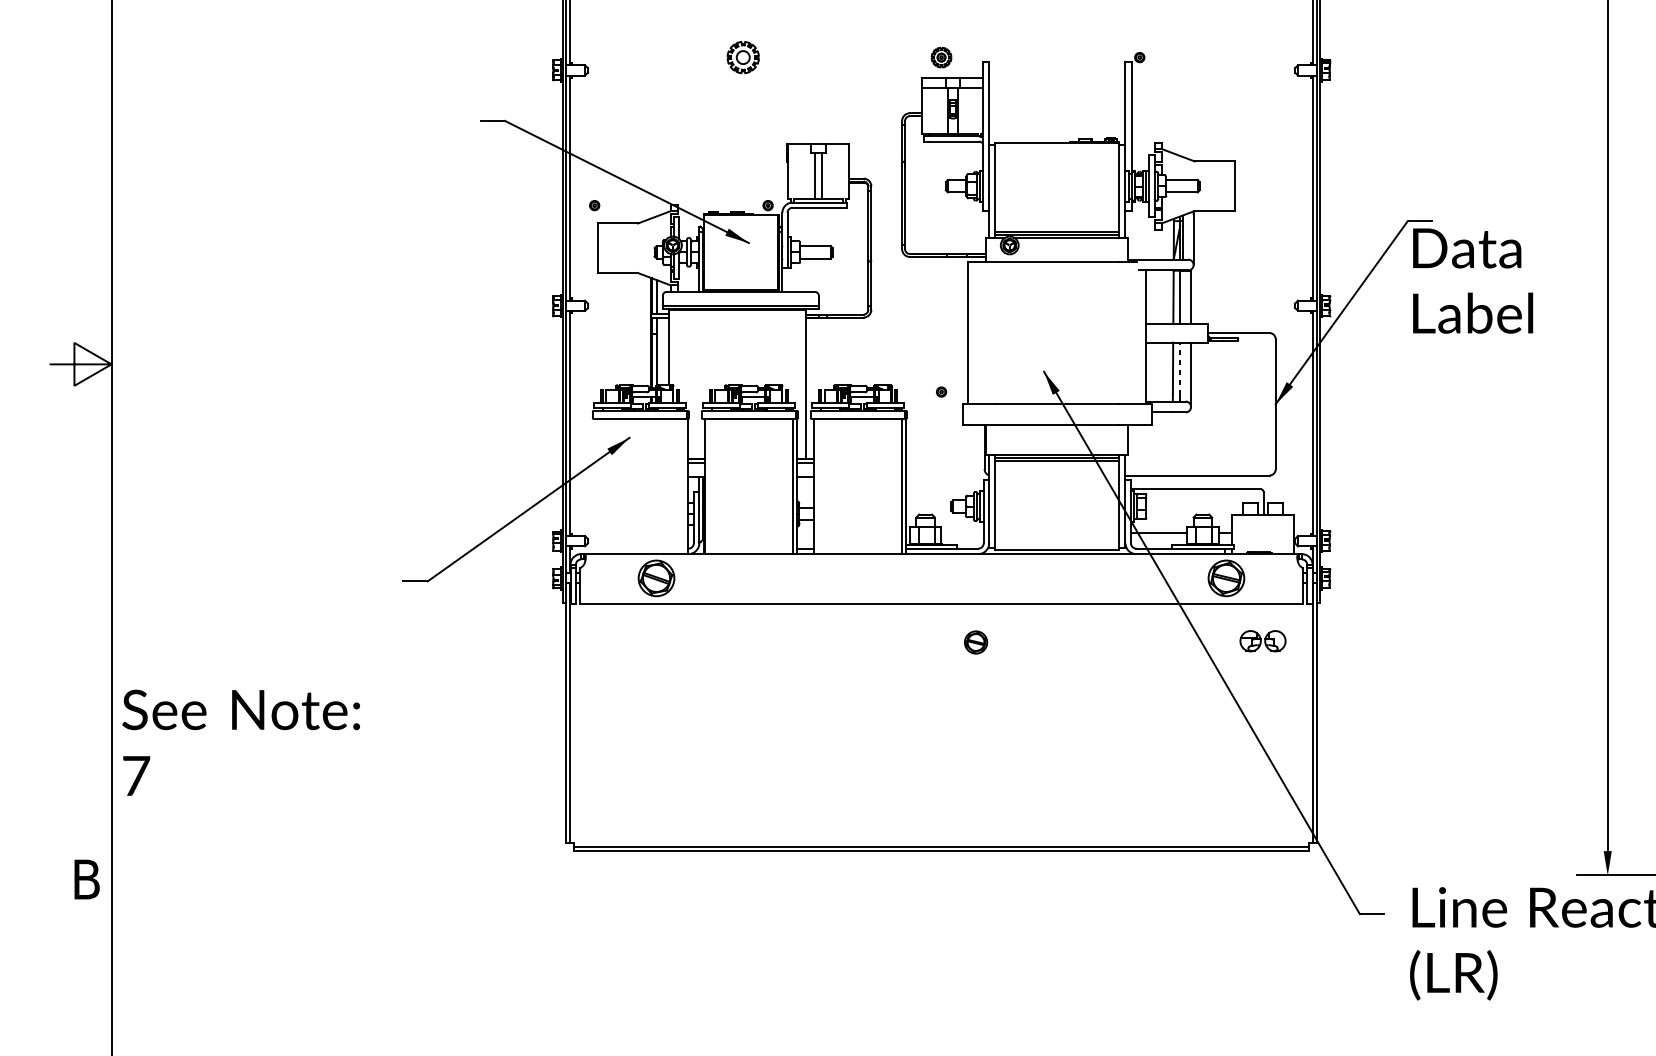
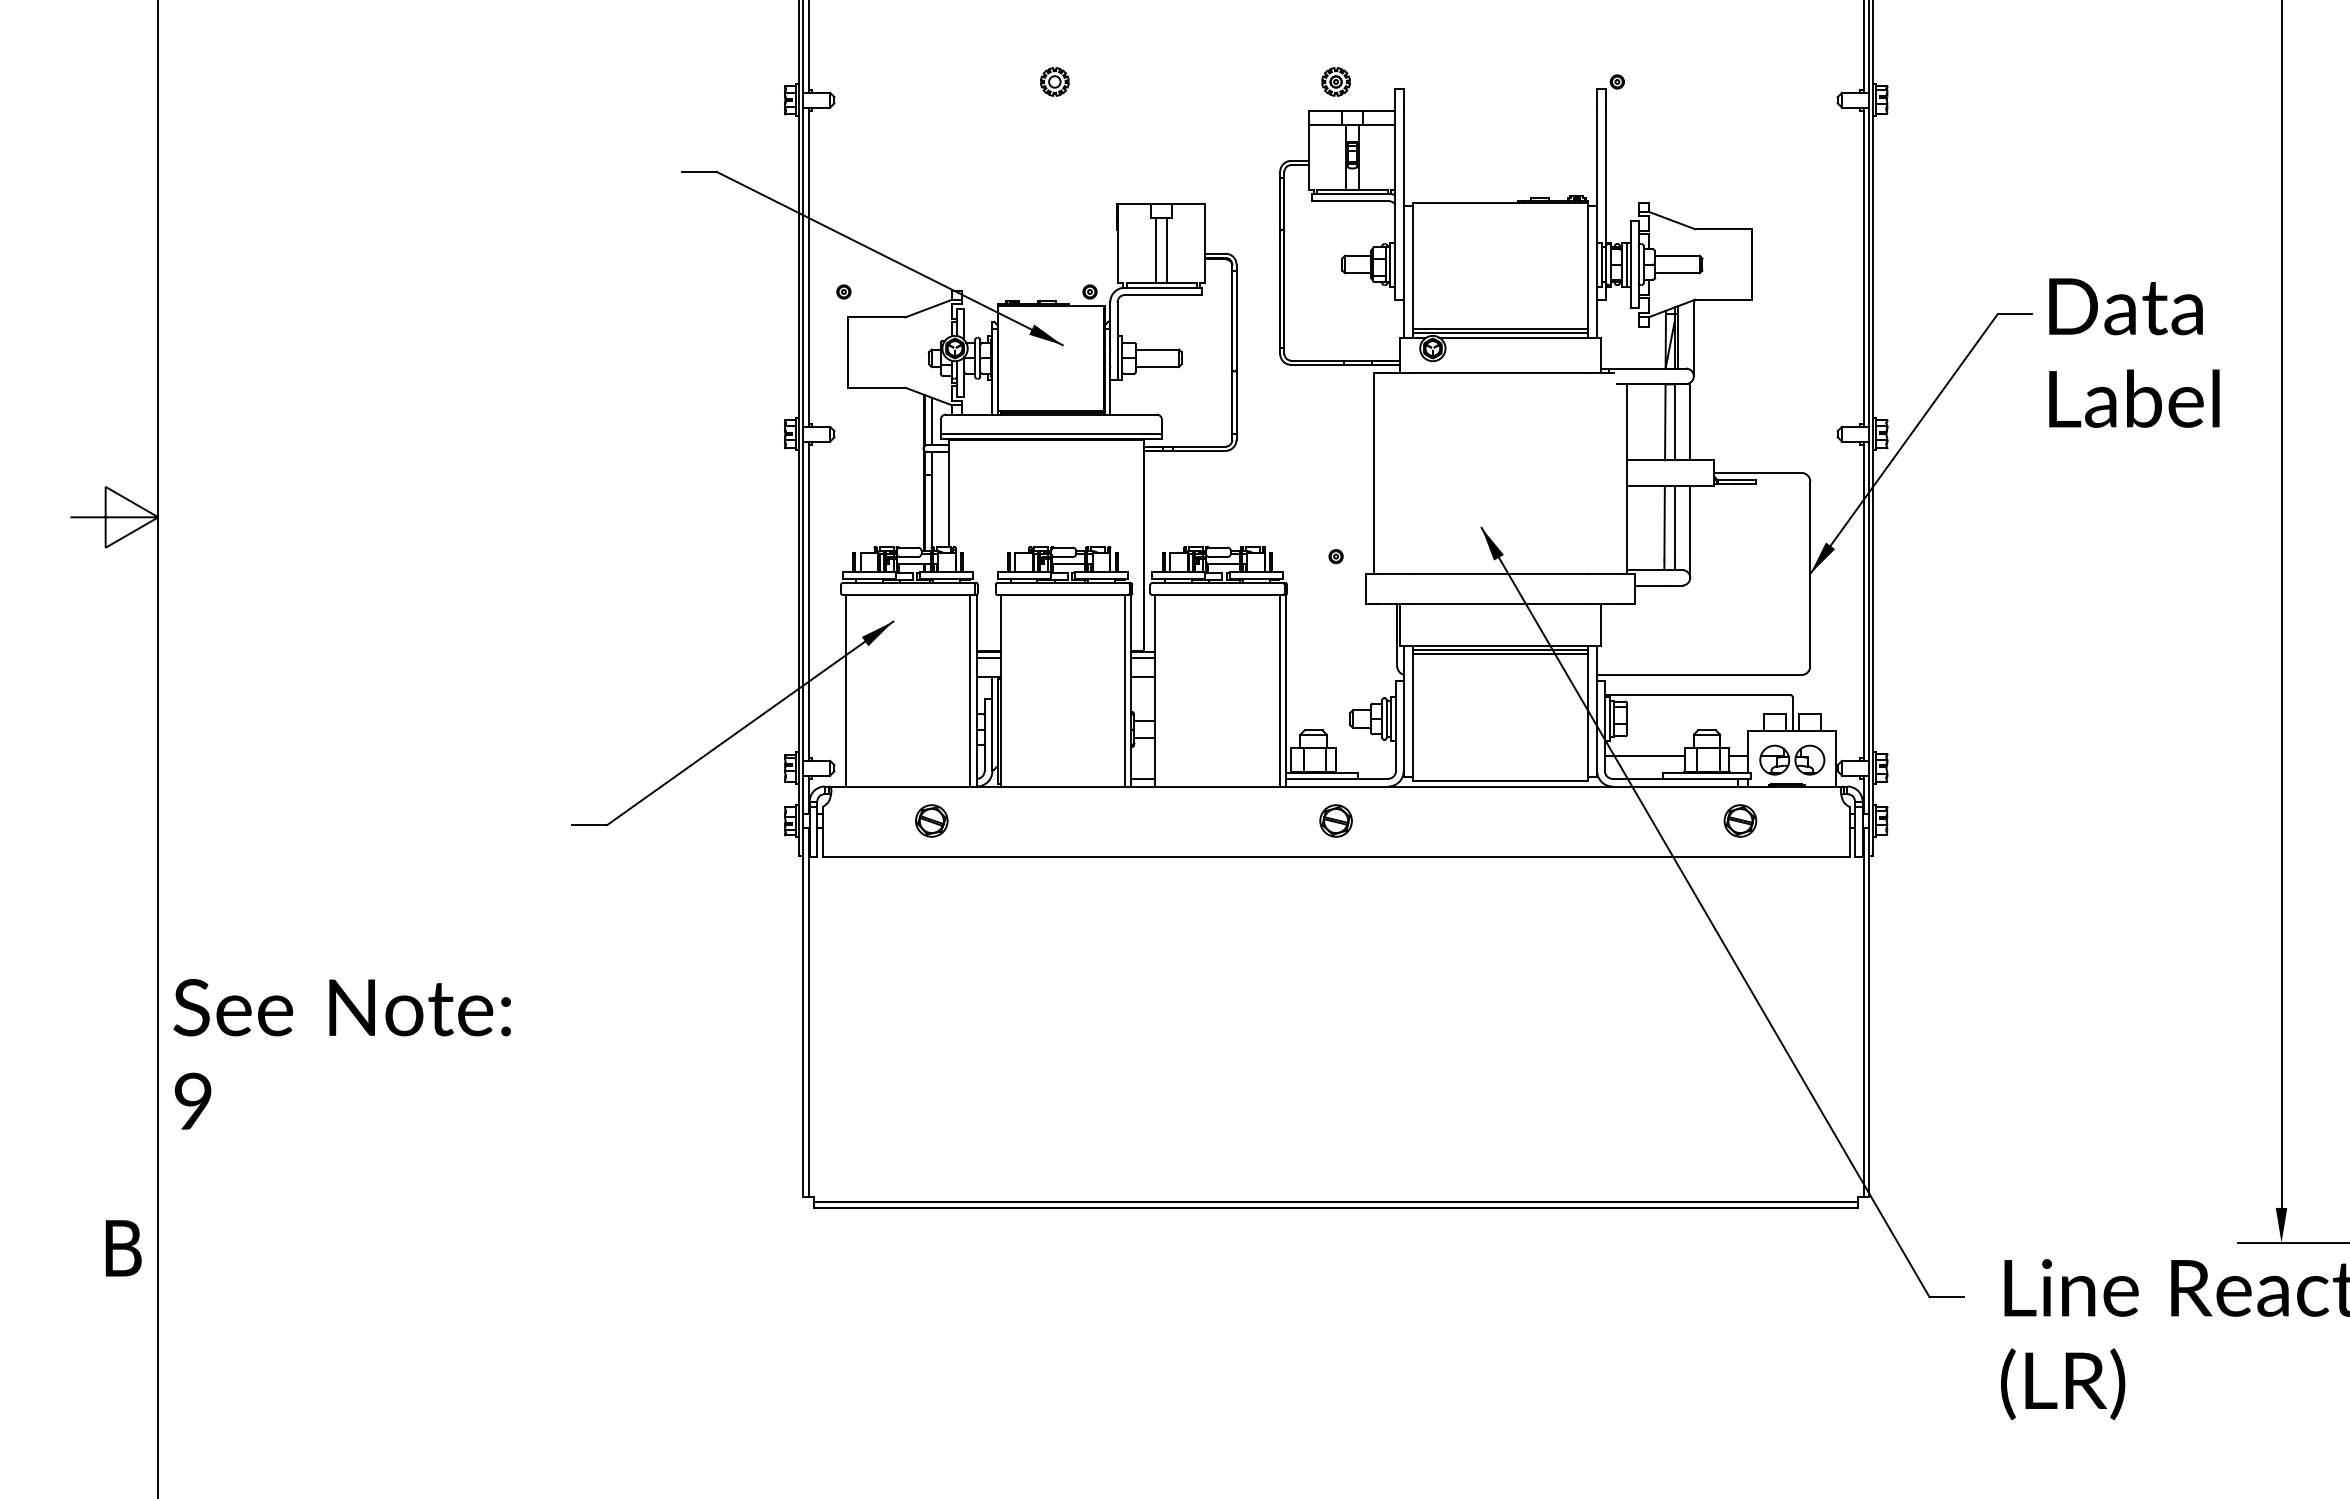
part: (743, 57) -> (1054, 81), size x0.62
text: (1473, 280) -> (2134, 352), moved
line: (1179, 368) -> (1674, 523), dashed -> solid
line: (595, 486) -> (845, 690), added
line: (683, 486) -> (970, 690), added
part: (656, 578) -> (931, 820), size x0.62
part: (1226, 578) -> (1740, 820), size x0.62
part: (1263, 640) -> (1792, 759), moved
part: (975, 642) -> (1335, 820), moved
text: (136, 775) -> (193, 1100), 7 -> 9

